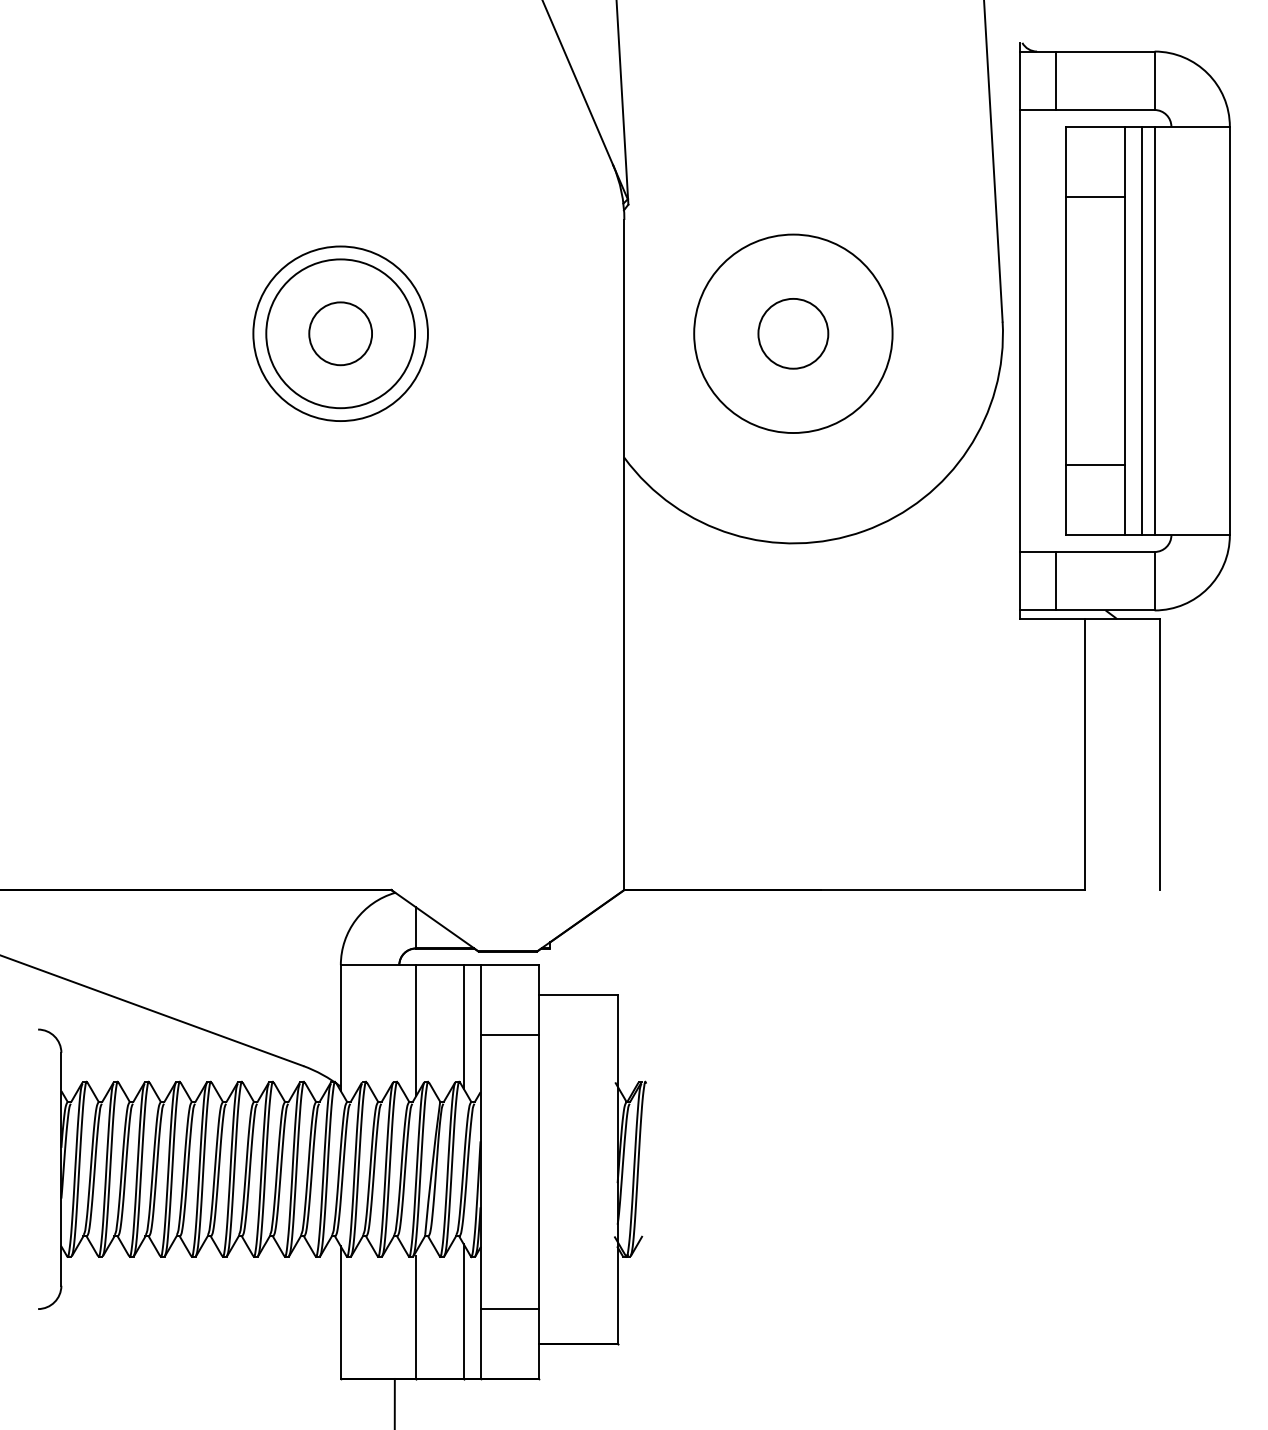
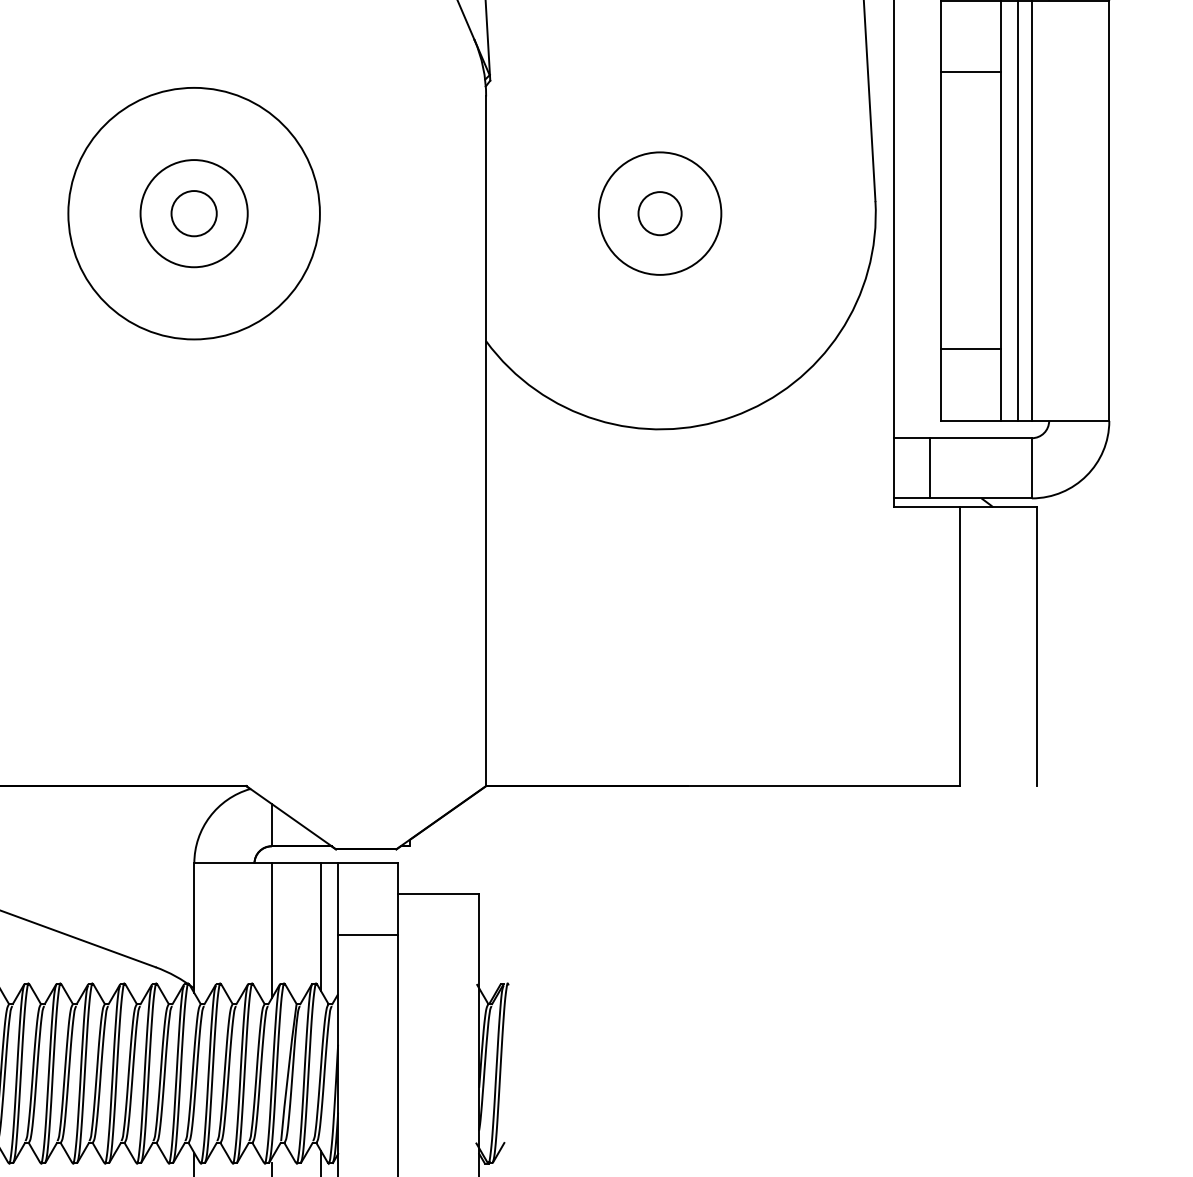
circle: (340, 333) -> (193, 213), size x0.7
circle: (340, 333) -> (193, 213), size x0.7
circle: (340, 333) -> (193, 213), size x1.4
circle: (793, 333) -> (660, 213), size x0.6
circle: (793, 333) -> (660, 213), size x0.6

